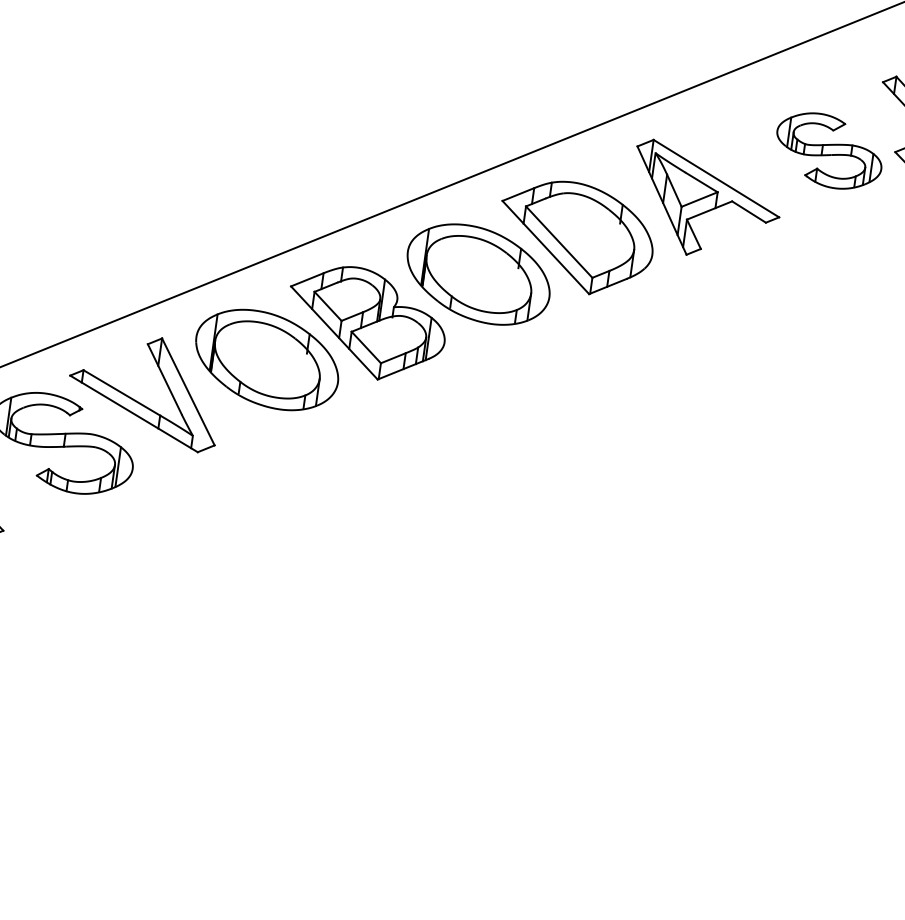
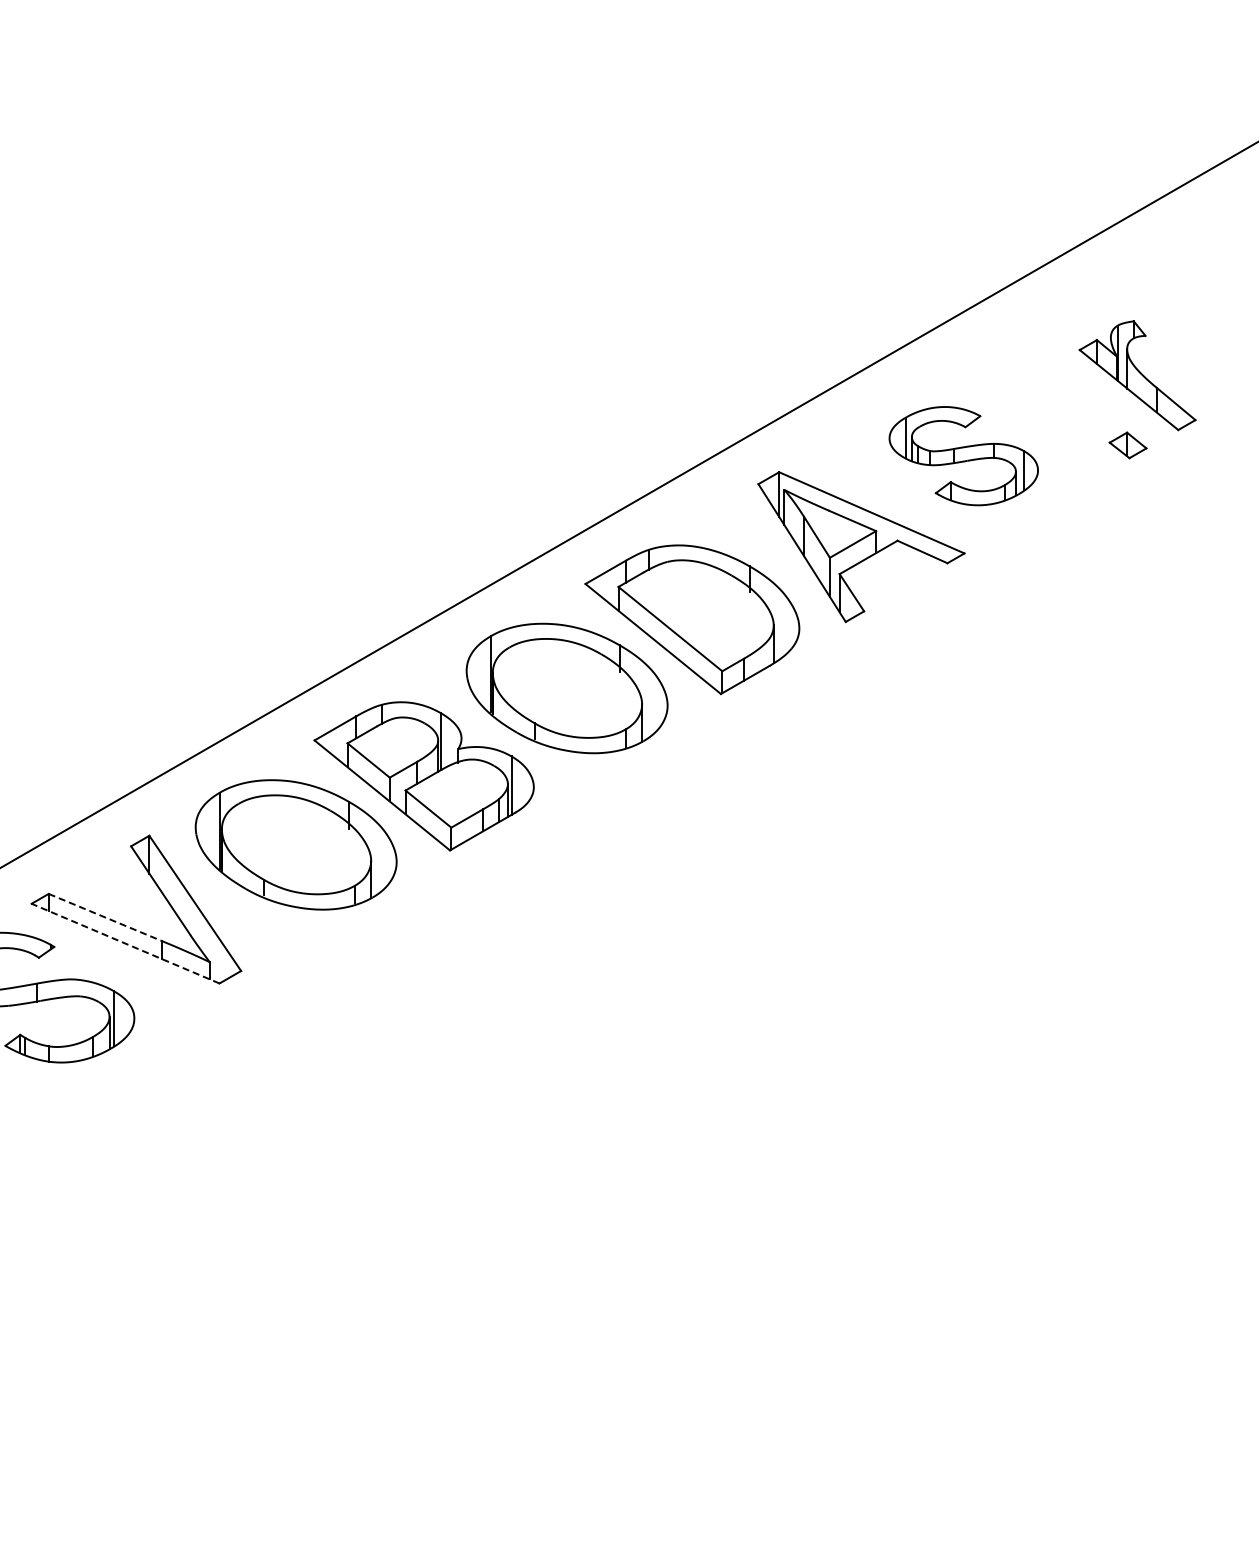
part: (828, 151) -> (963, 456), moved
line: (122, 393) -> (105, 917), solid -> dashed
line: (133, 413) -> (125, 943), solid -> dashed

